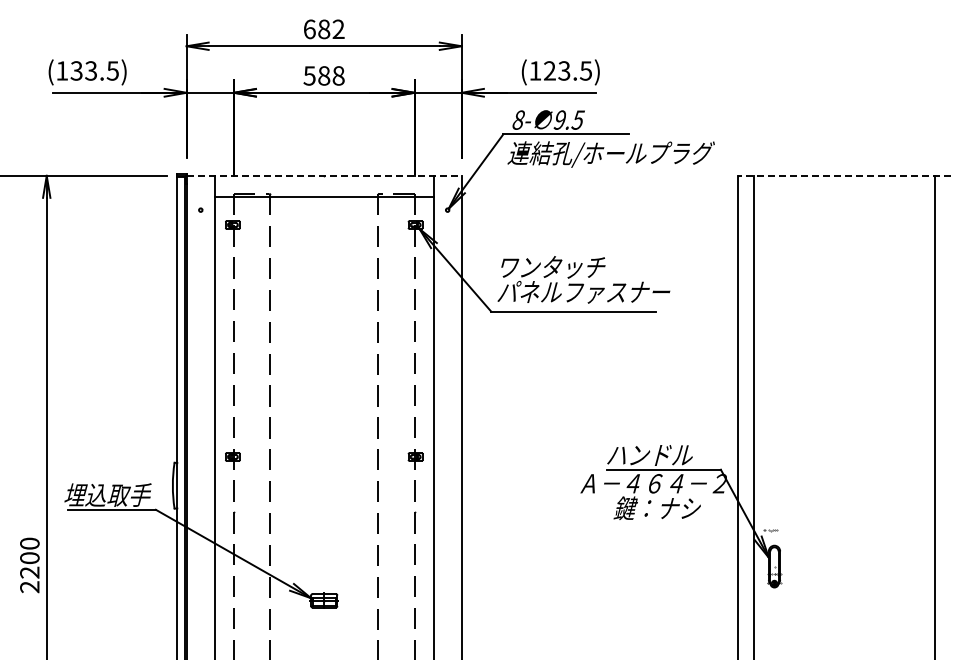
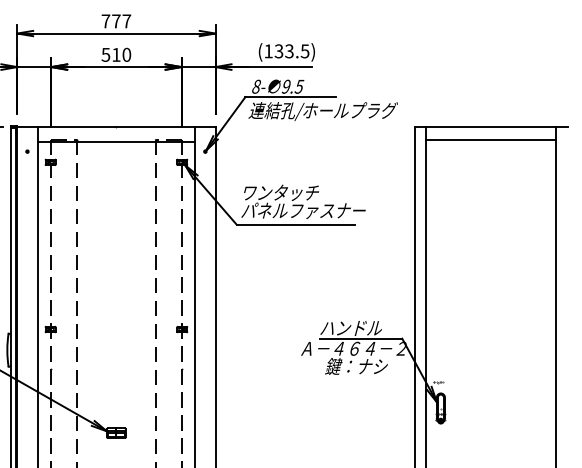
text: (323, 29) -> (115, 21), 682 -> 777
text: (549, 70) -> (278, 51), (123.5) -> (133.5)
text: (331, 75) -> (121, 54), 588 -> 510
line: (324, 175) -> (116, 126), dashed -> solid
line: (843, 175) -> (490, 126), dashed -> solid
line: (843, 193) -> (490, 139), added

